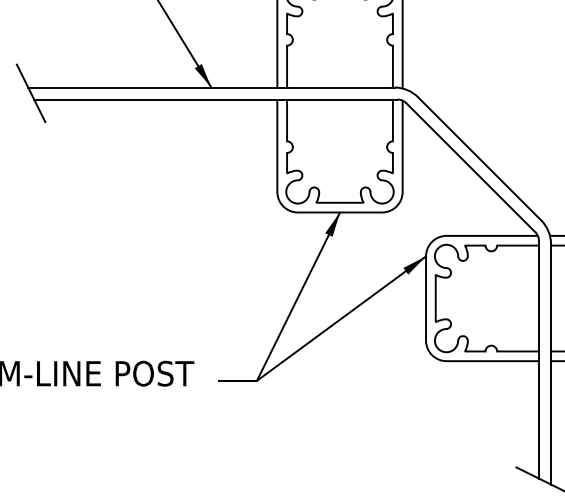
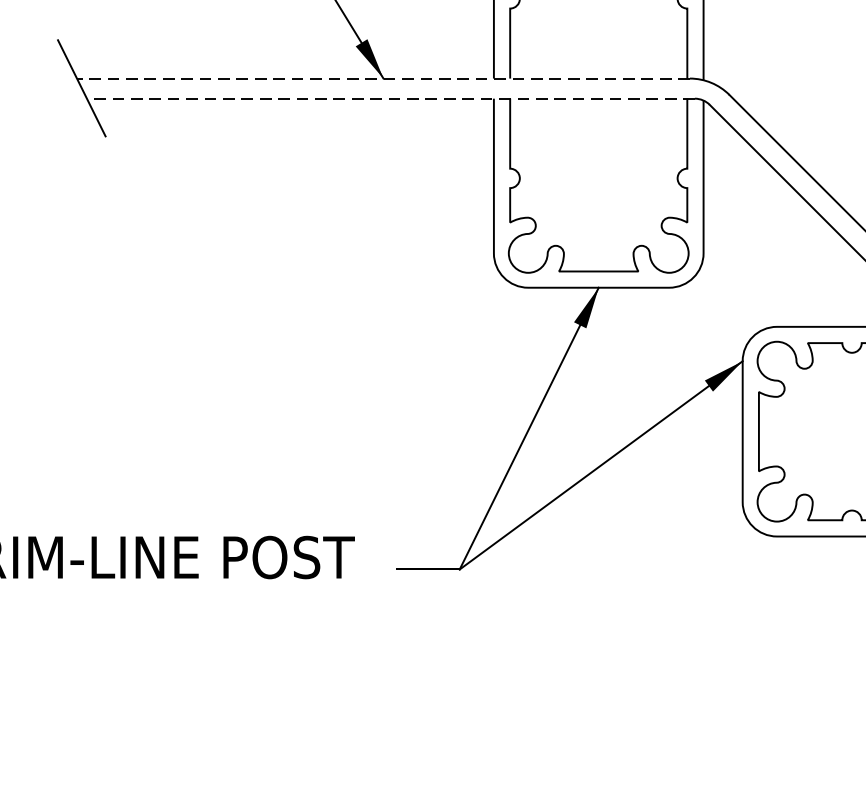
line: (210, 87) -> (382, 78), solid -> dashed
line: (215, 99) -> (390, 98), solid -> dashed

